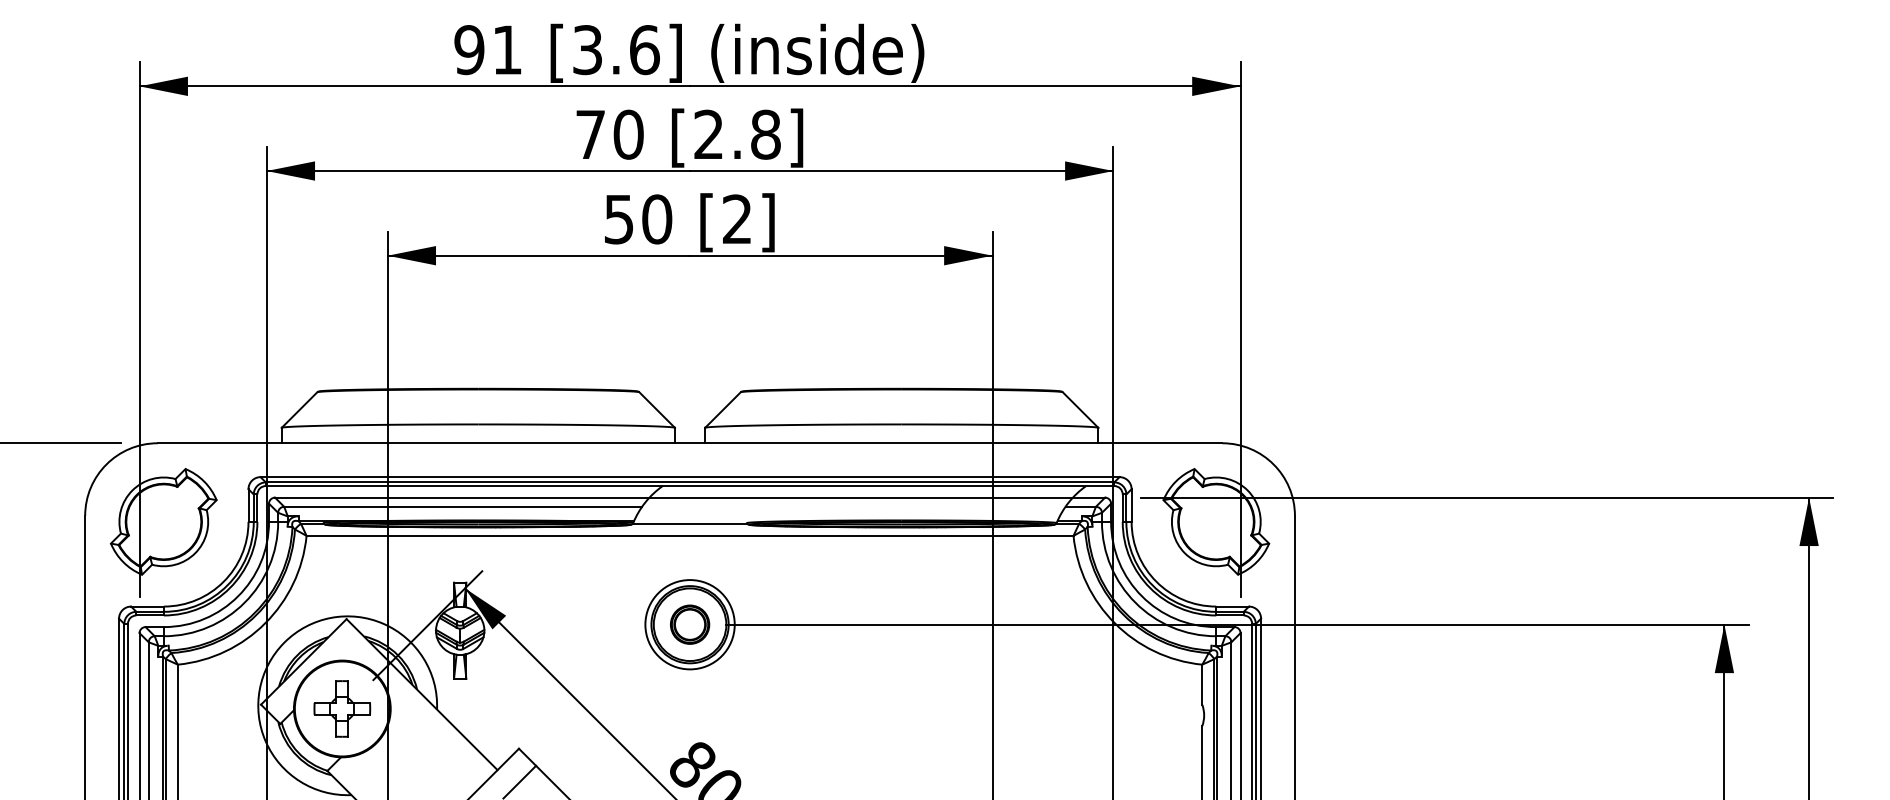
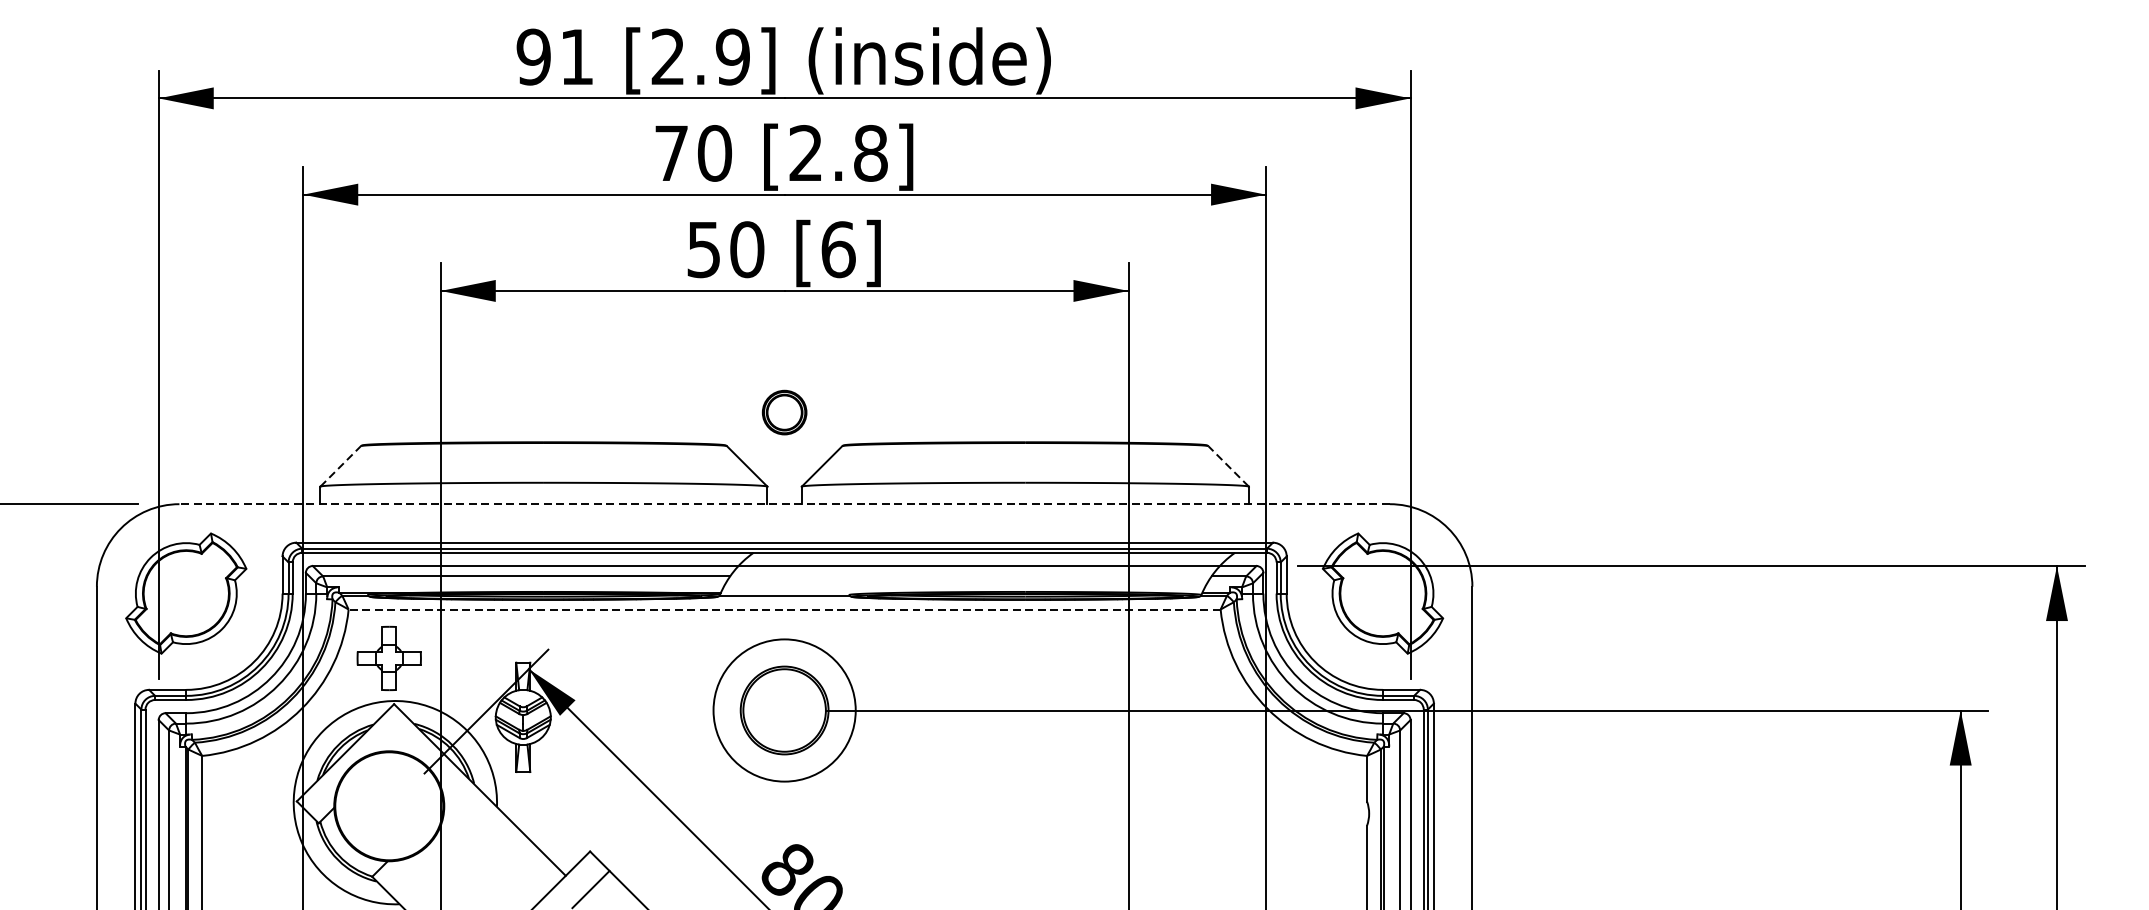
text: (616, 50) -> (700, 57), [3.6] -> [2.9]
text: (737, 219) -> (838, 249), [2] -> [6]
line: (299, 409) -> (340, 465), solid -> dashed
line: (1080, 409) -> (1228, 465), solid -> dashed
line: (689, 443) -> (783, 504), solid -> dashed
line: (689, 535) -> (783, 609), solid -> dashed
circle: (689, 624) -> (783, 710), size x1.4
part: (690, 624) -> (785, 412), moved
part: (342, 708) -> (389, 657), moved

